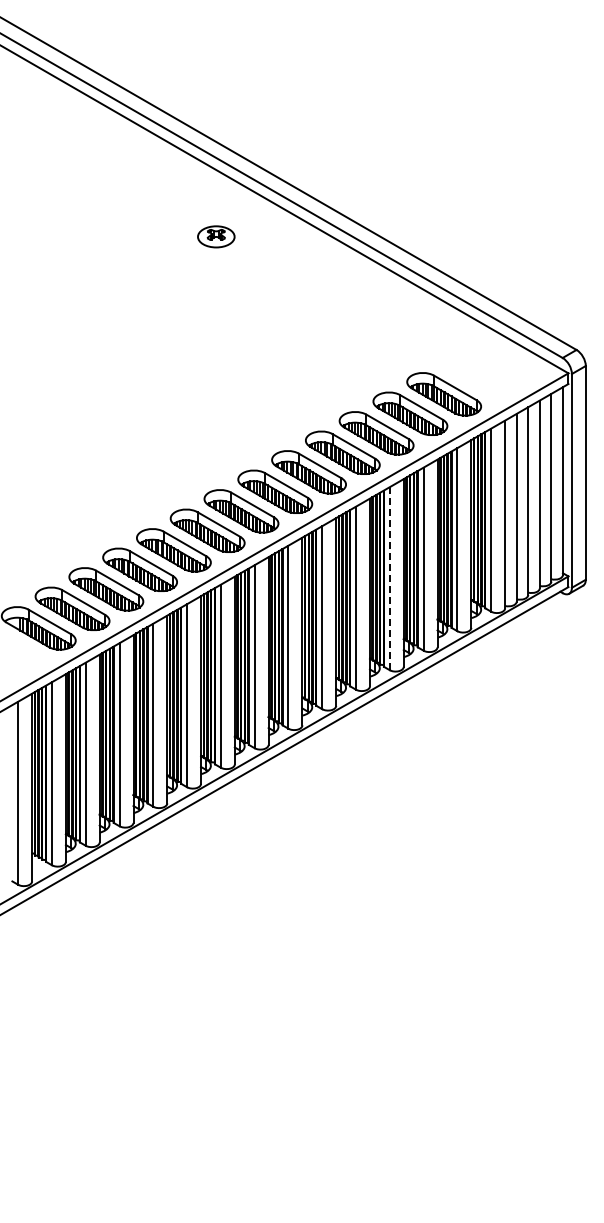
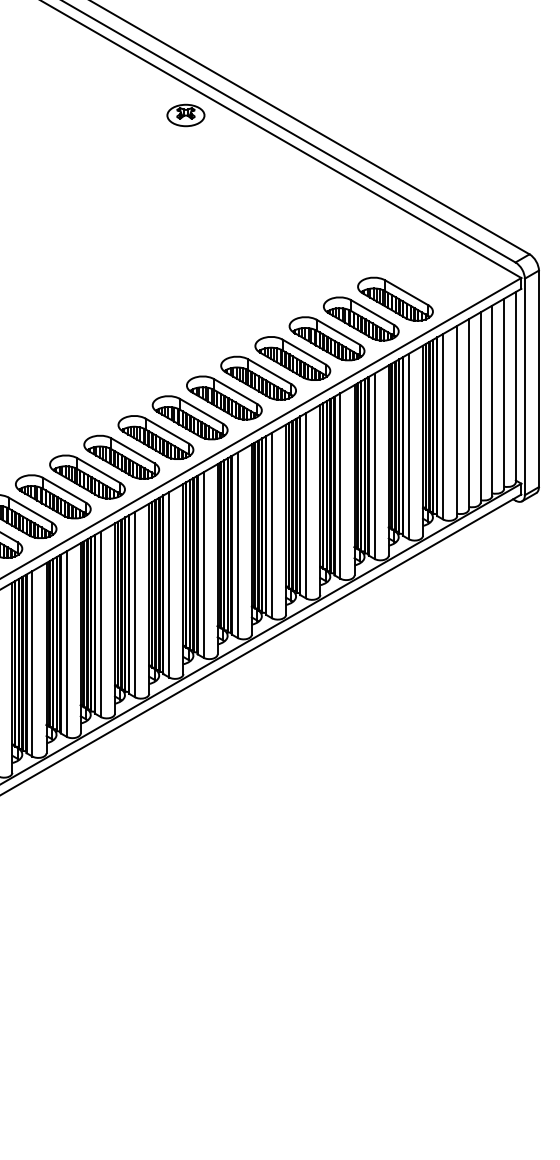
part: (216, 236) -> (186, 115), moved
line: (389, 578) -> (340, 485), dashed -> solid

